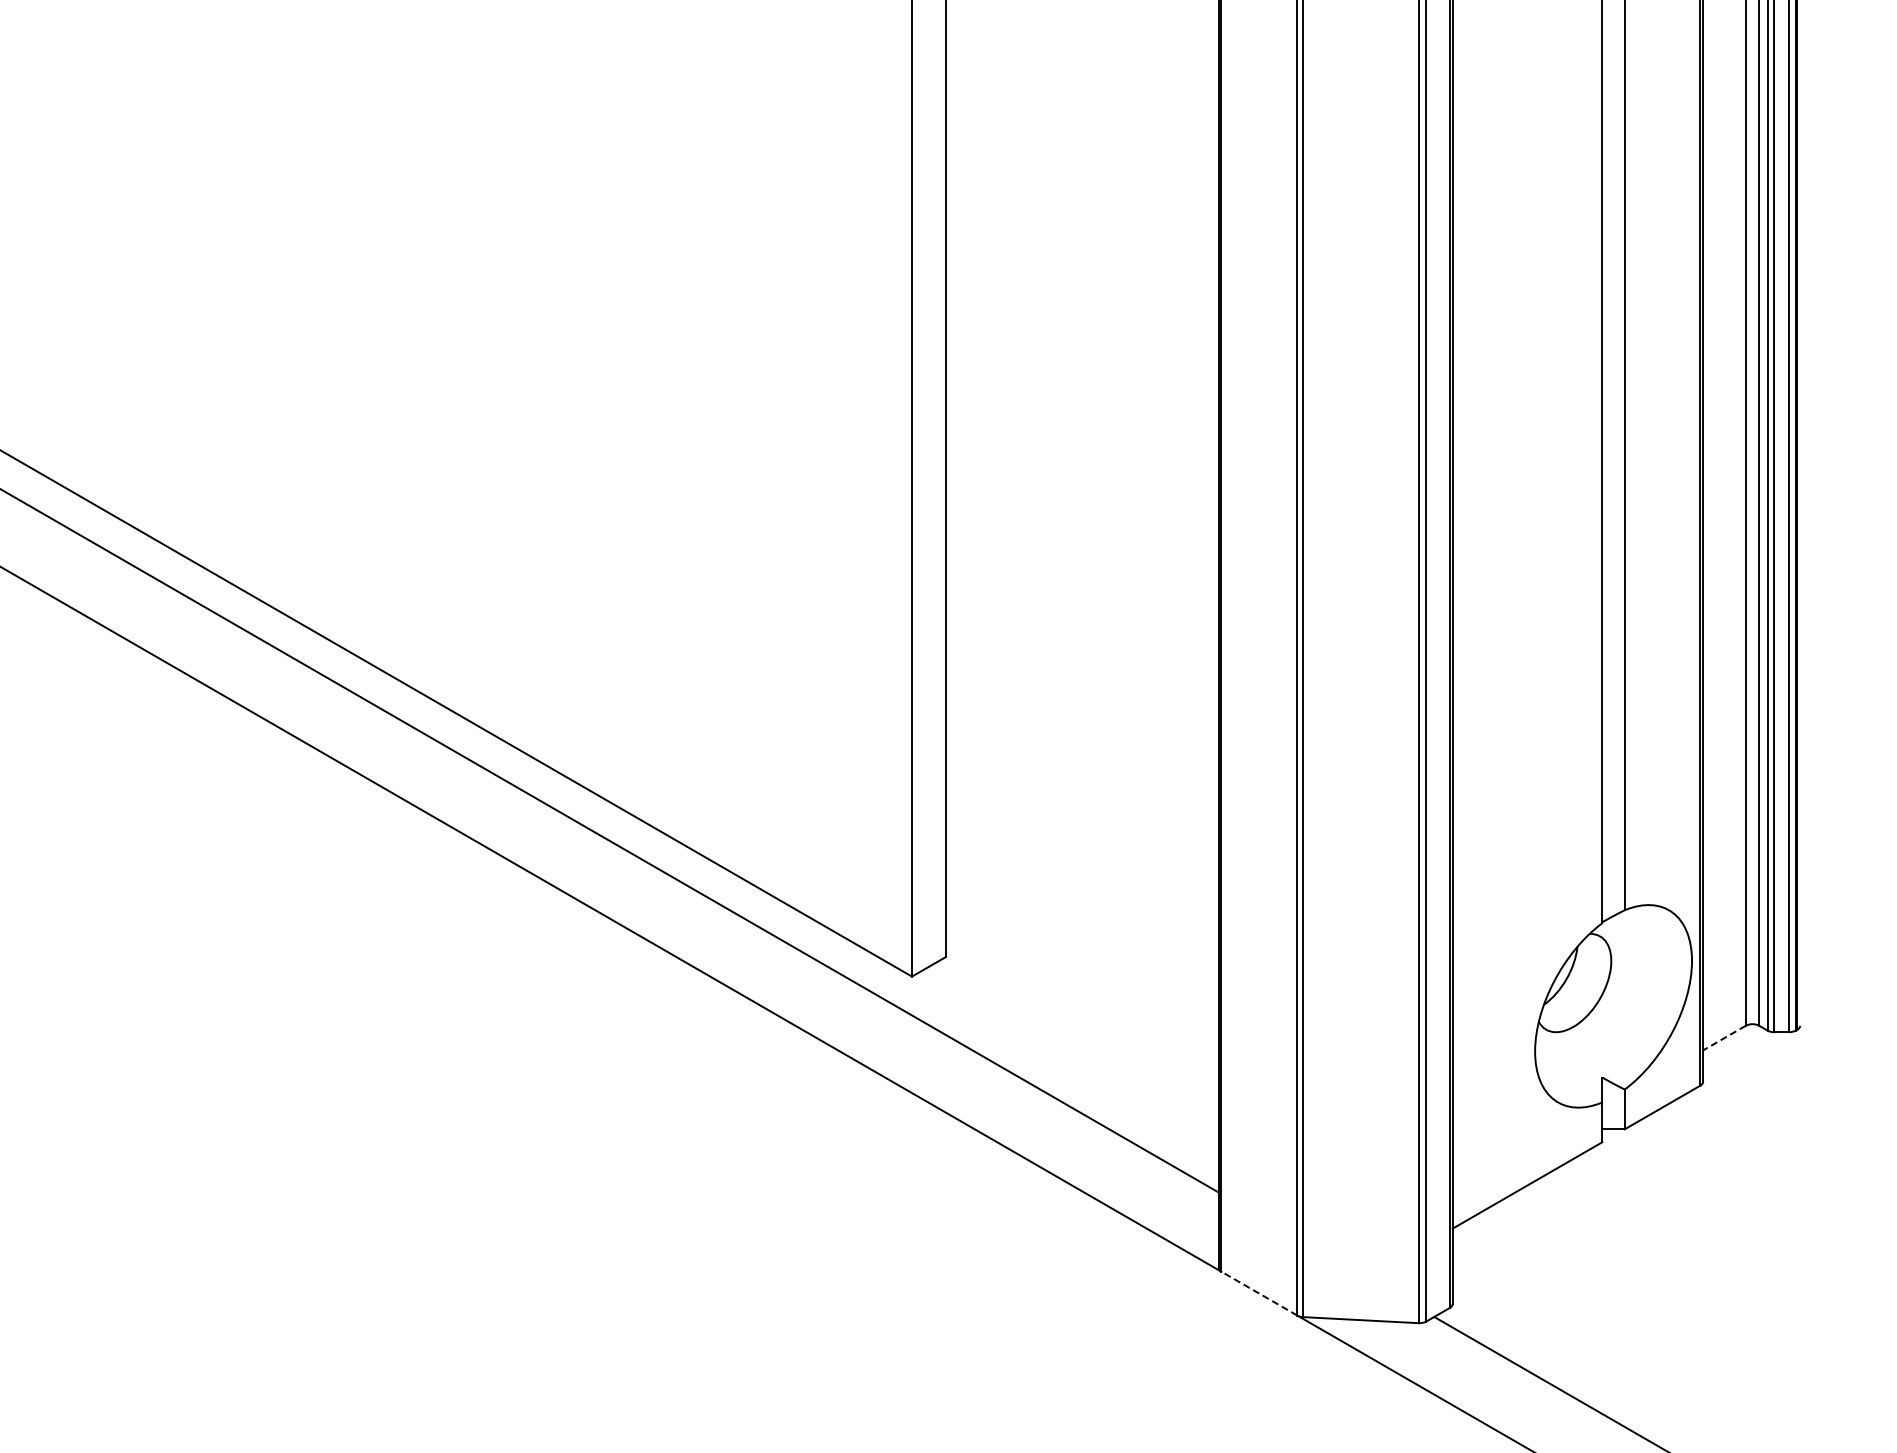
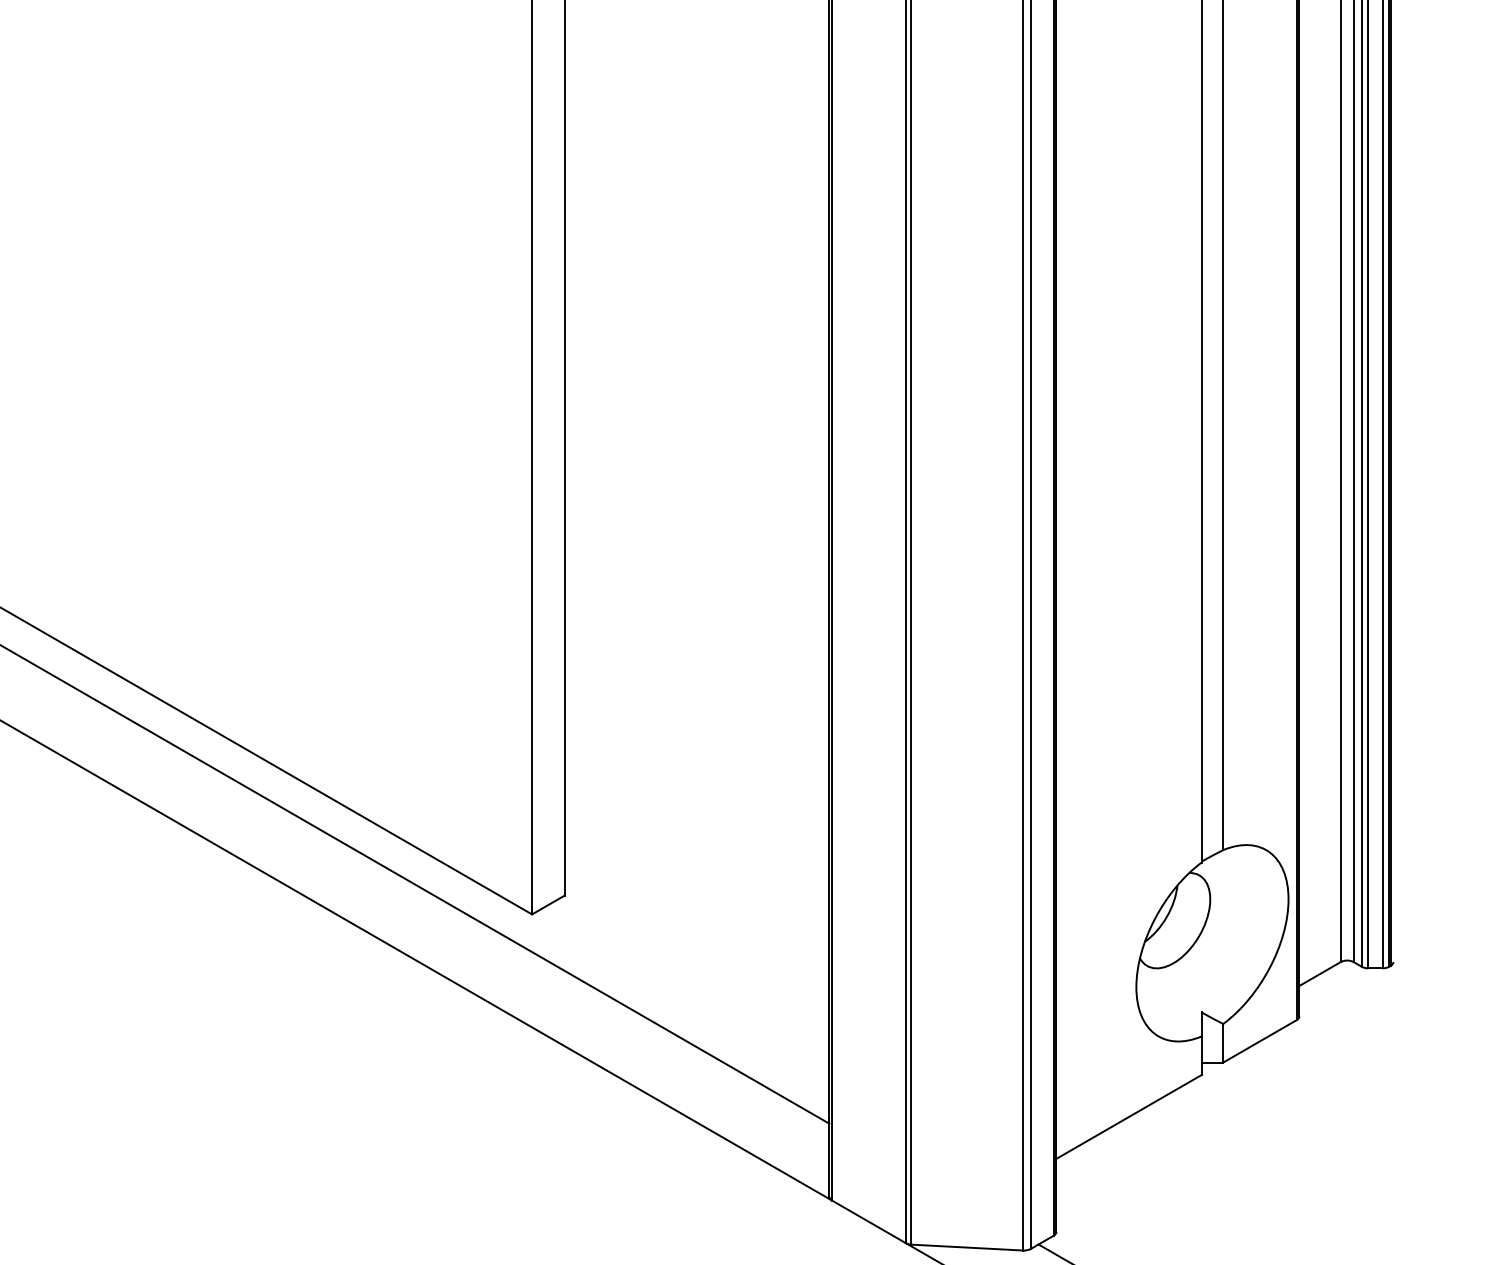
line: (1724, 1038) -> (1320, 974), dashed -> solid
line: (1259, 1293) -> (869, 1221), dashed -> solid

